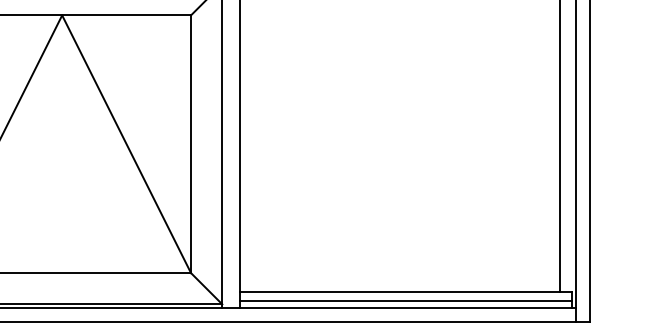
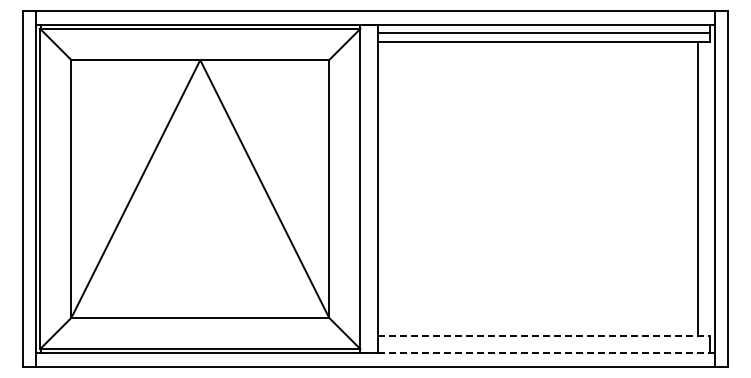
line: (406, 291) -> (544, 336), solid -> dashed
line: (405, 300) -> (543, 345), removed
line: (407, 307) -> (545, 352), solid -> dashed

